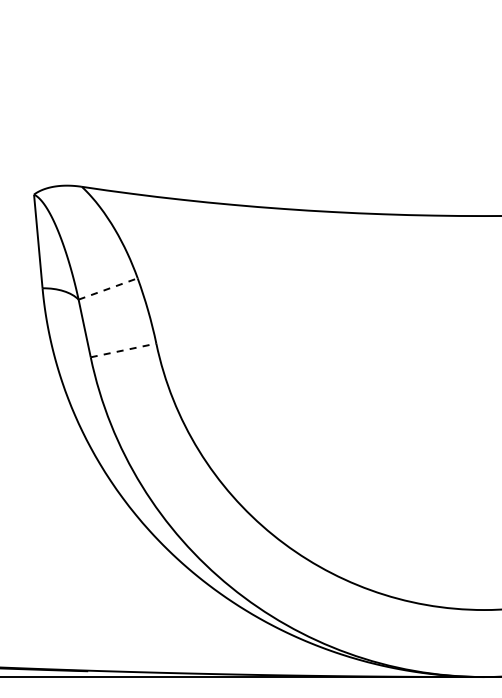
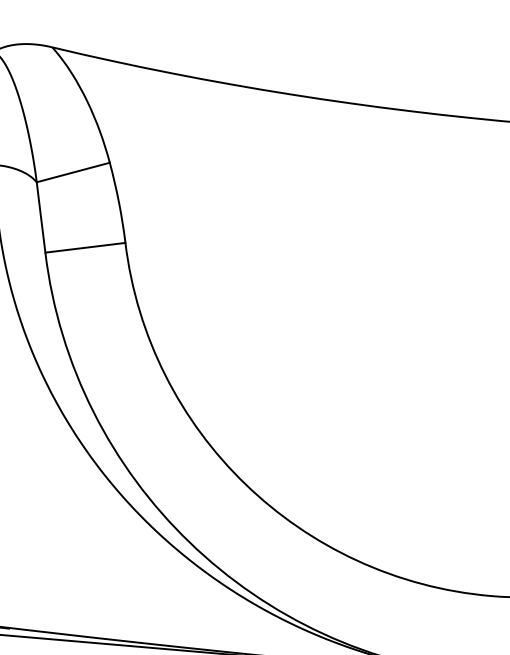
line: (108, 288) -> (73, 171), dashed -> solid
line: (123, 350) -> (85, 247), dashed -> solid

